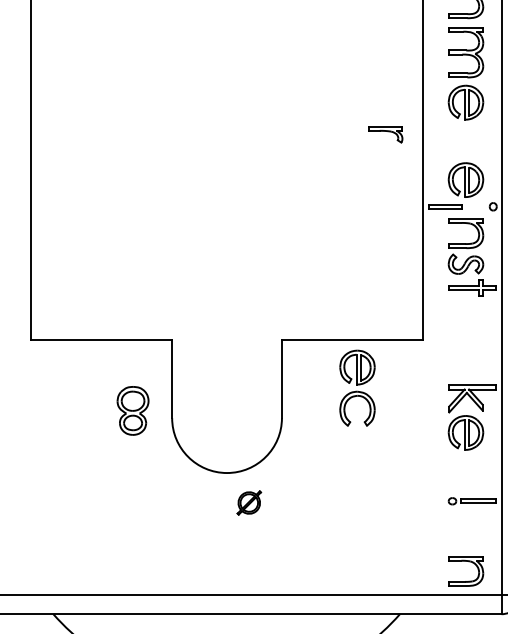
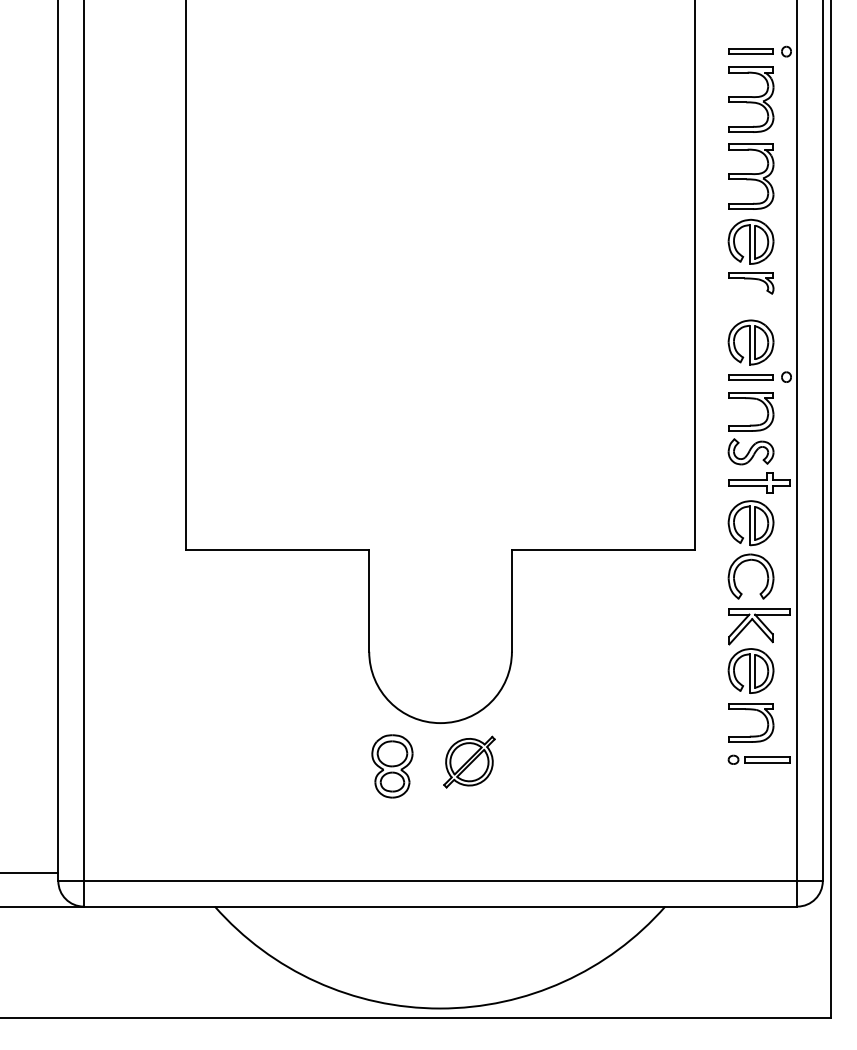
part: (385, 134) -> (751, 283), moved
part: (444, 207) -> (750, 377), moved
part: (357, 387) -> (750, 549), moved
part: (133, 410) -> (392, 766), moved
part: (249, 502) -> (469, 761), size x1.67
part: (466, 561) -> (751, 710), moved

